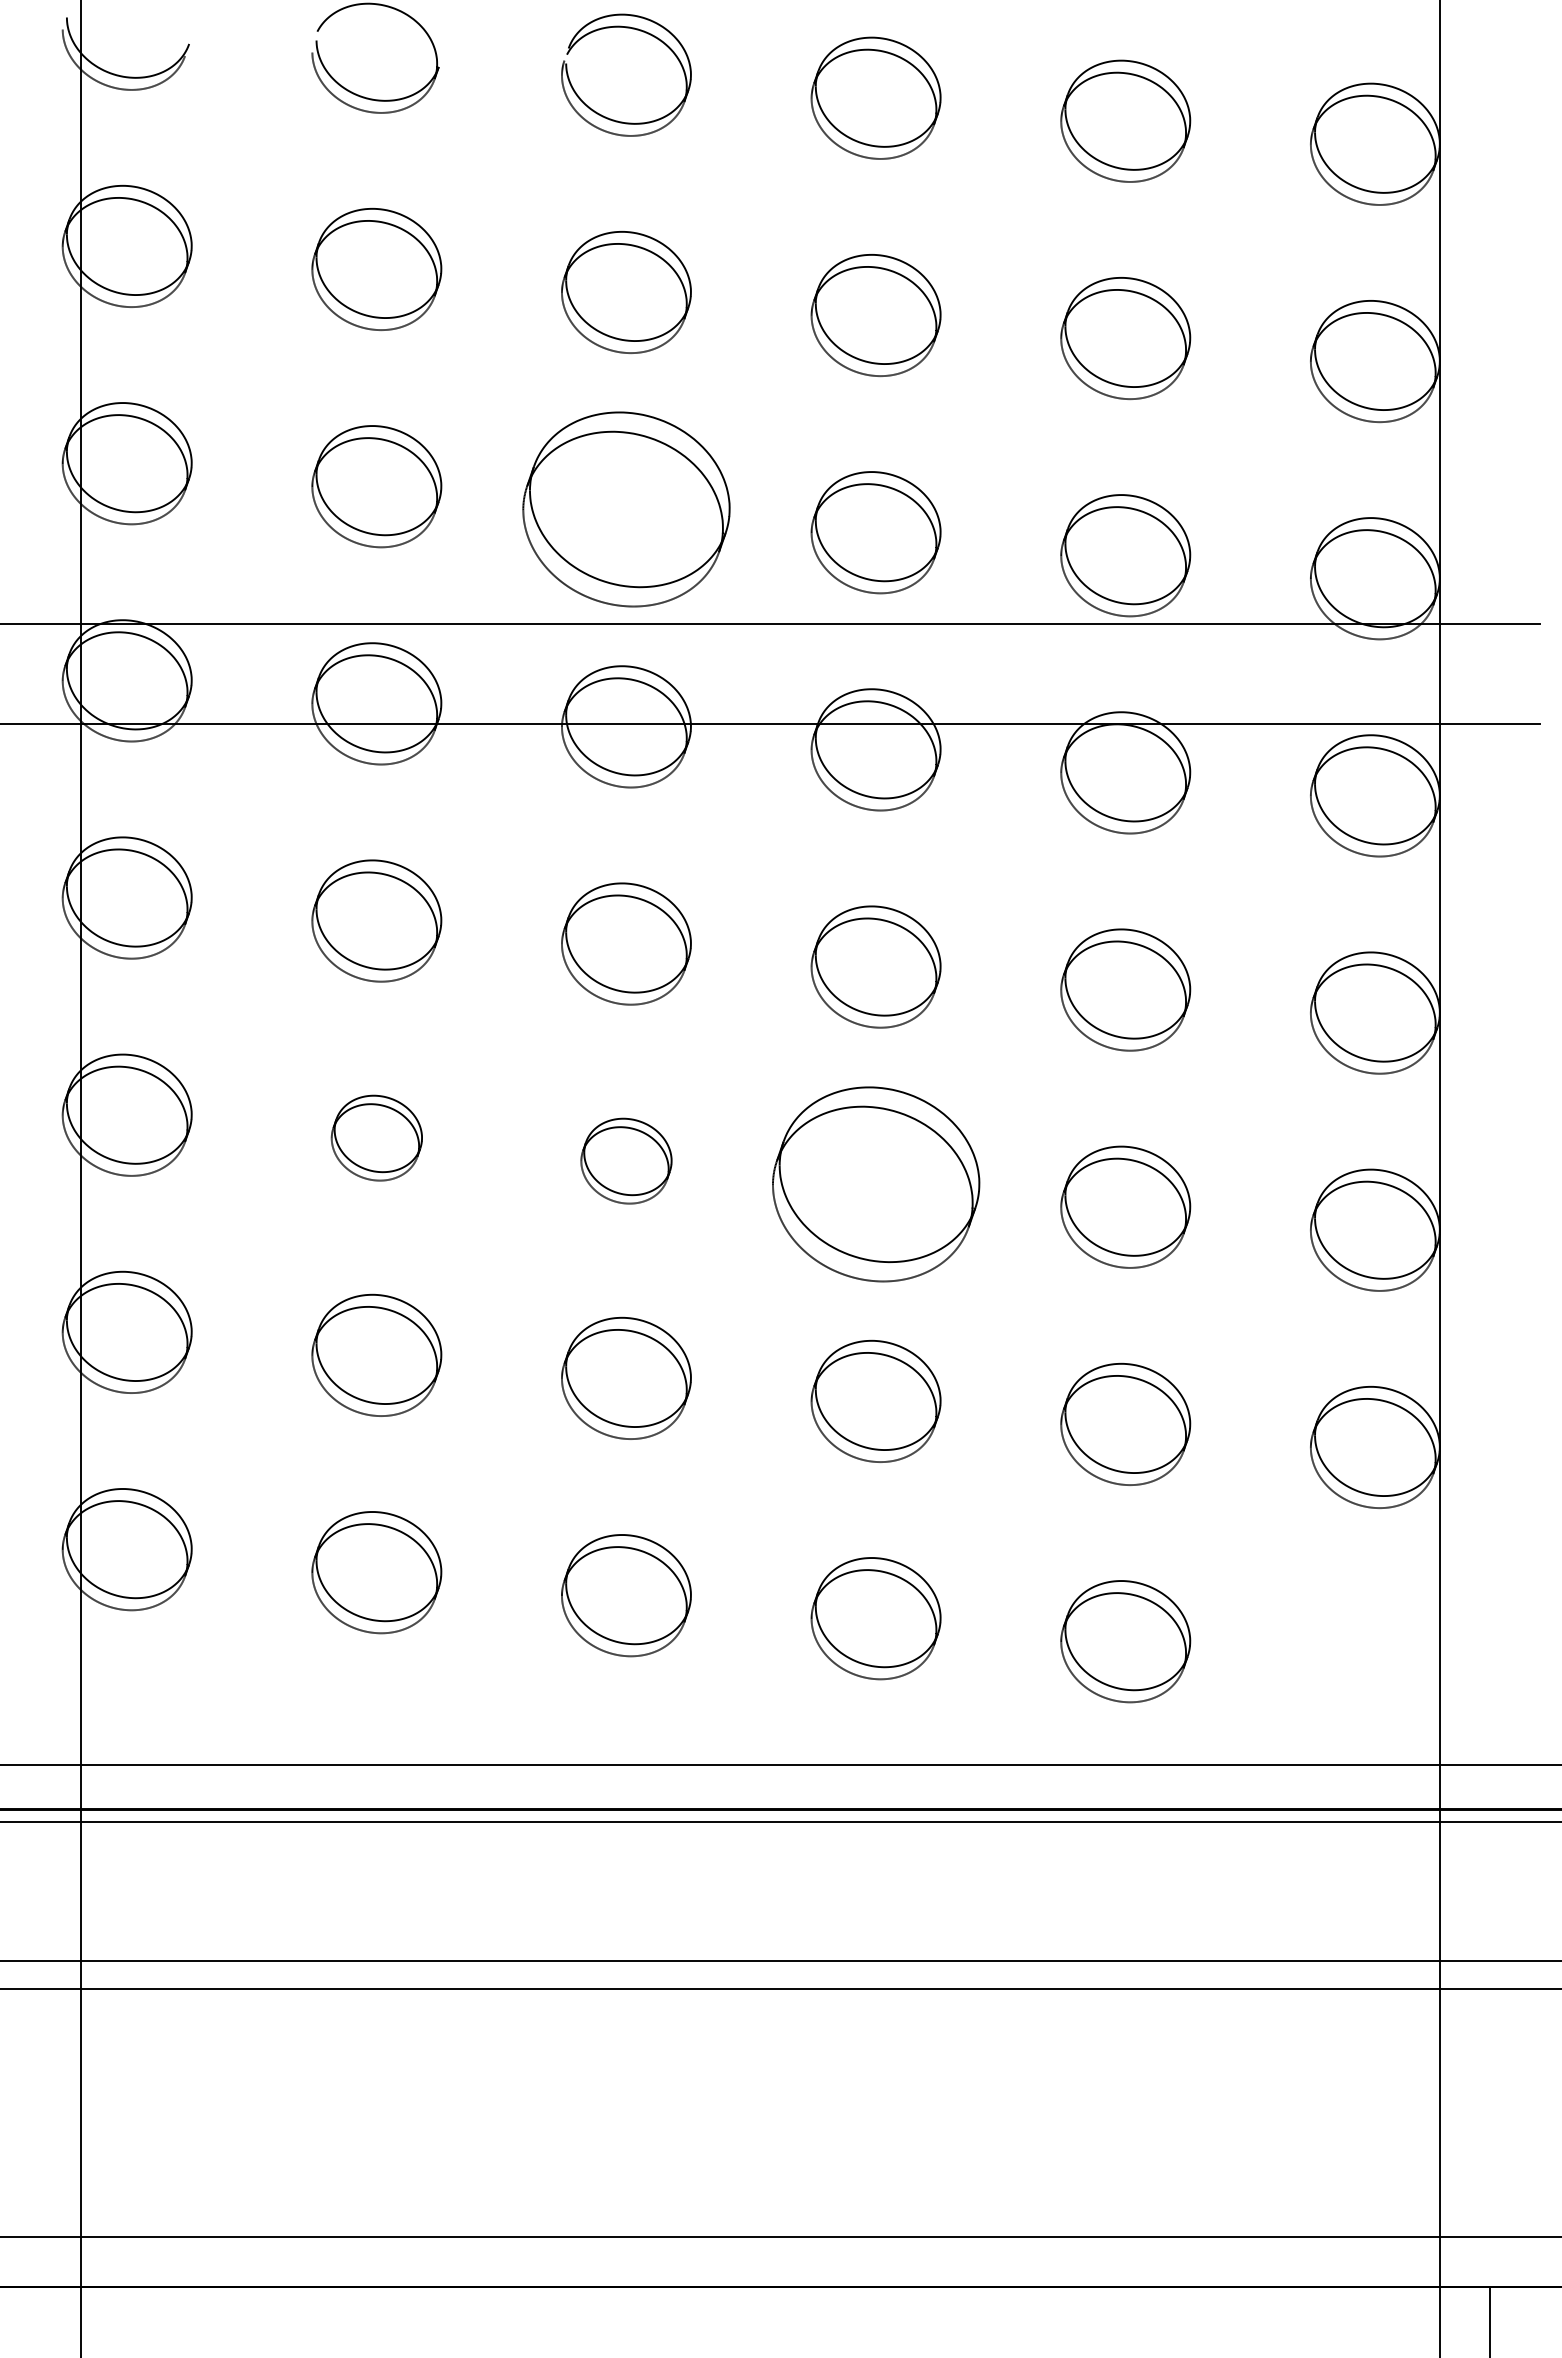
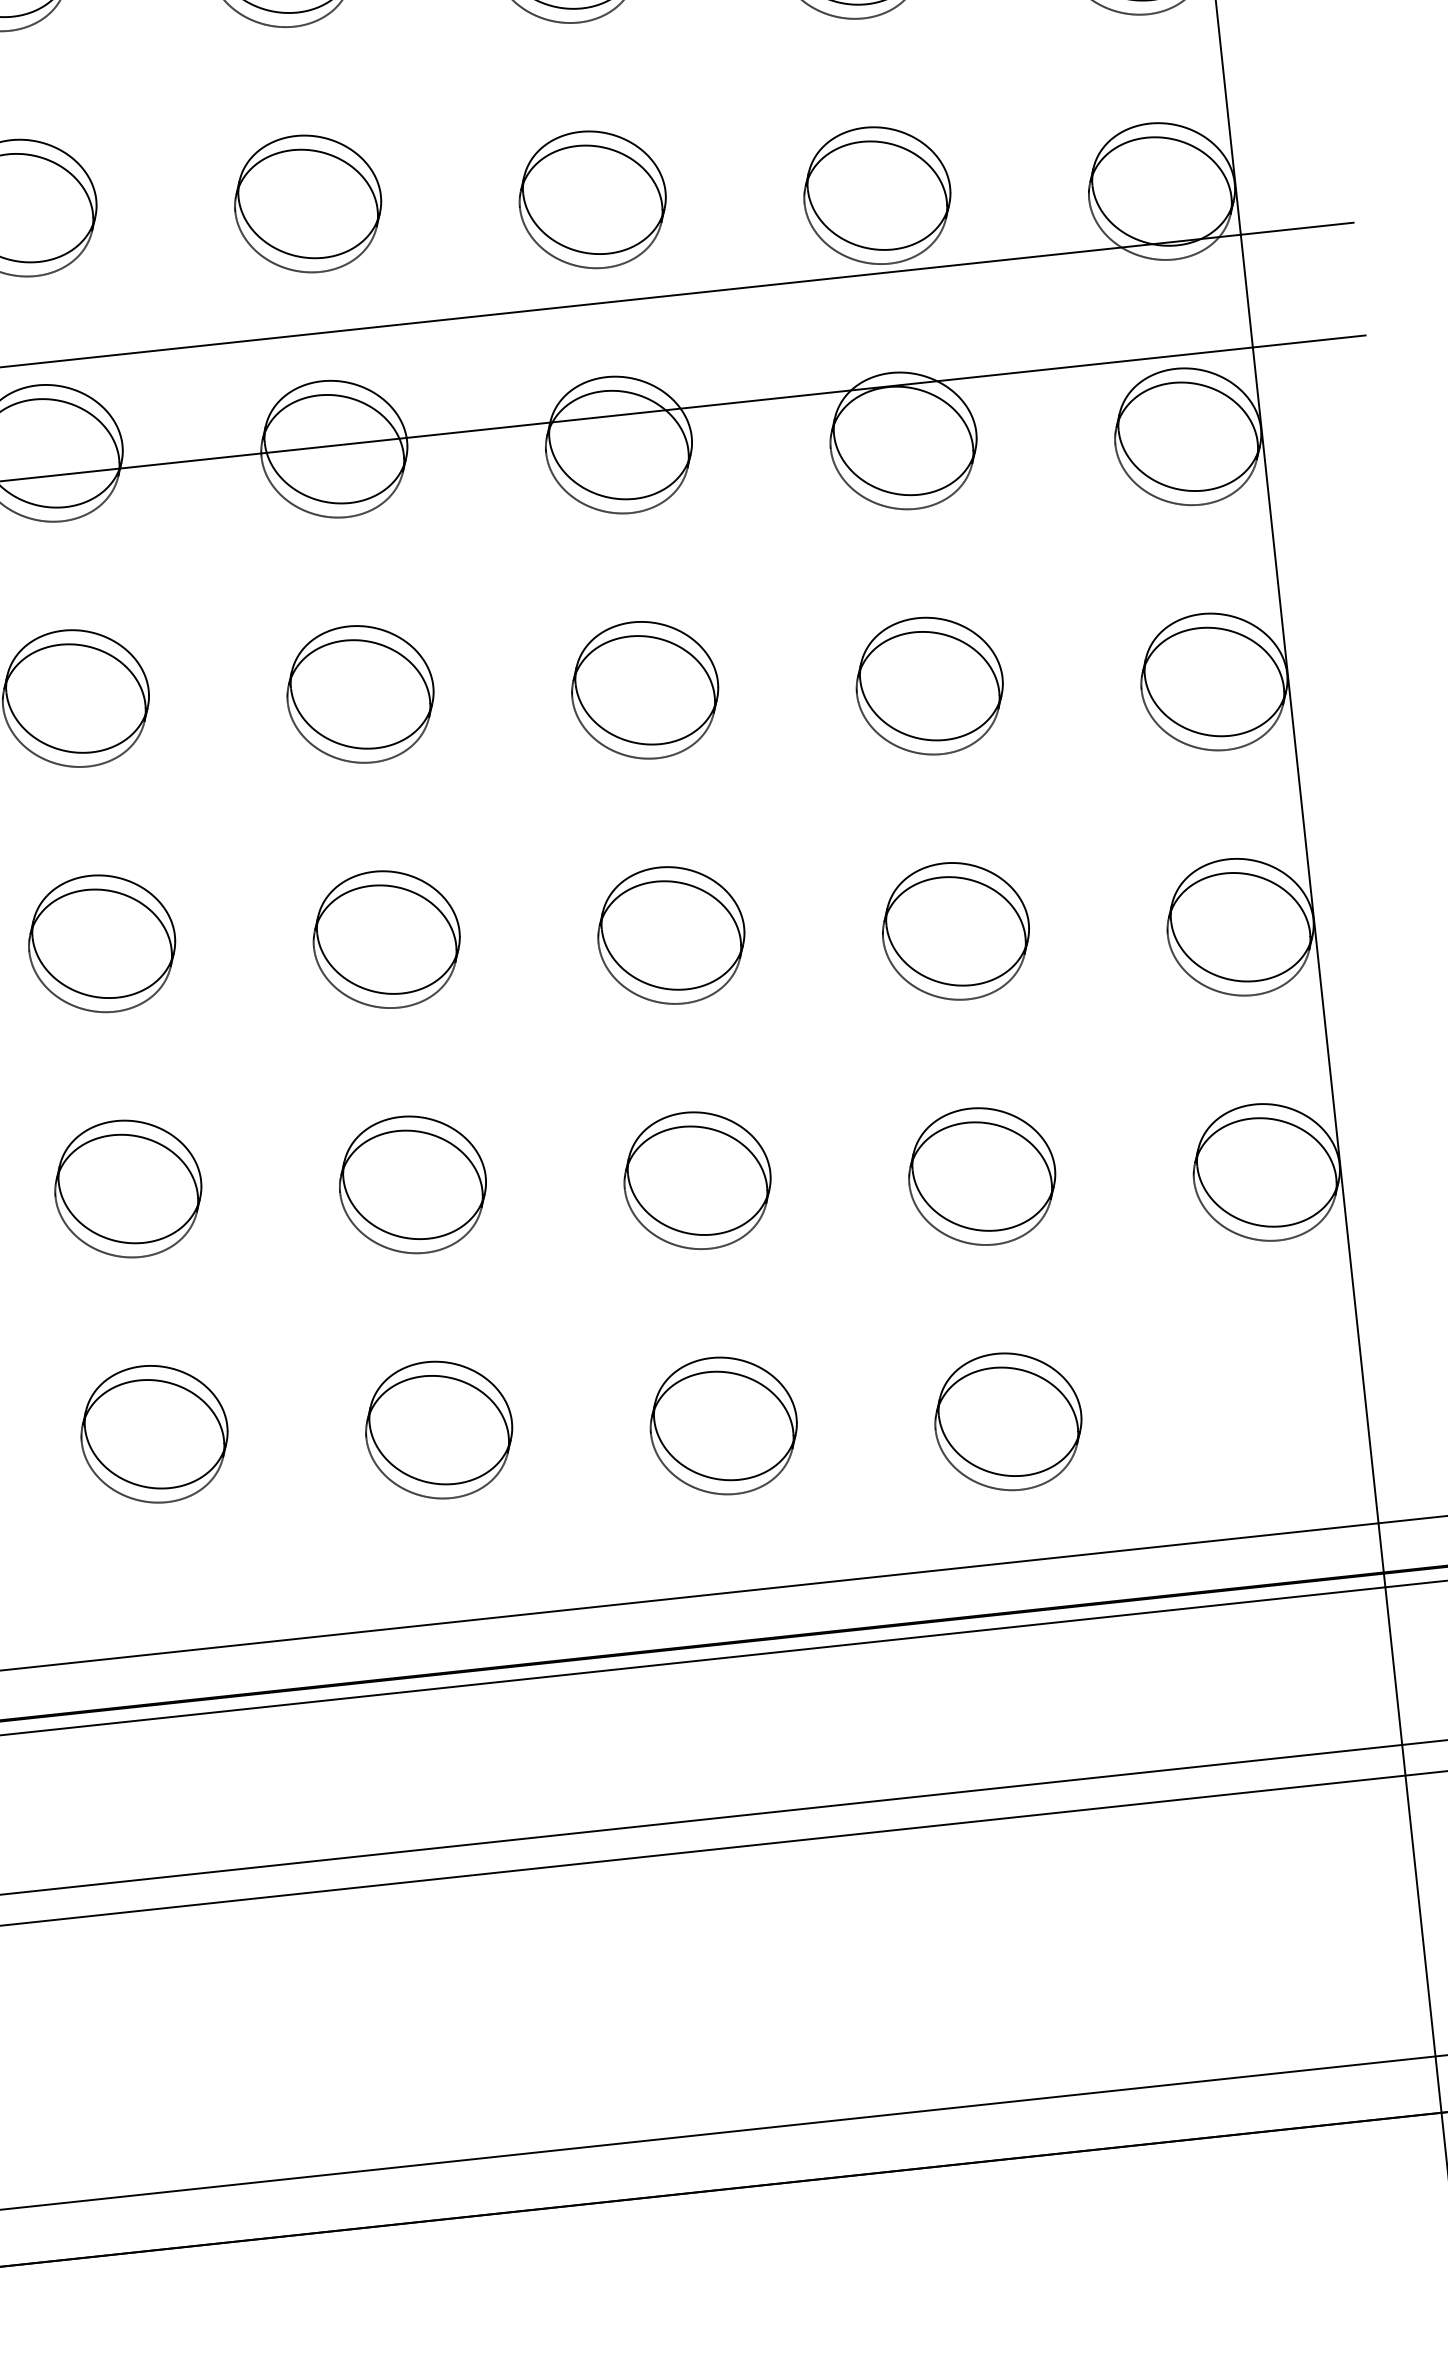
part: (626, 509) -> (308, 203), size x0.62
part: (376, 1137) -> (101, 943), size x1.43
part: (626, 1160) -> (386, 938), size x1.43
part: (875, 1183) -> (670, 934), size x0.62

